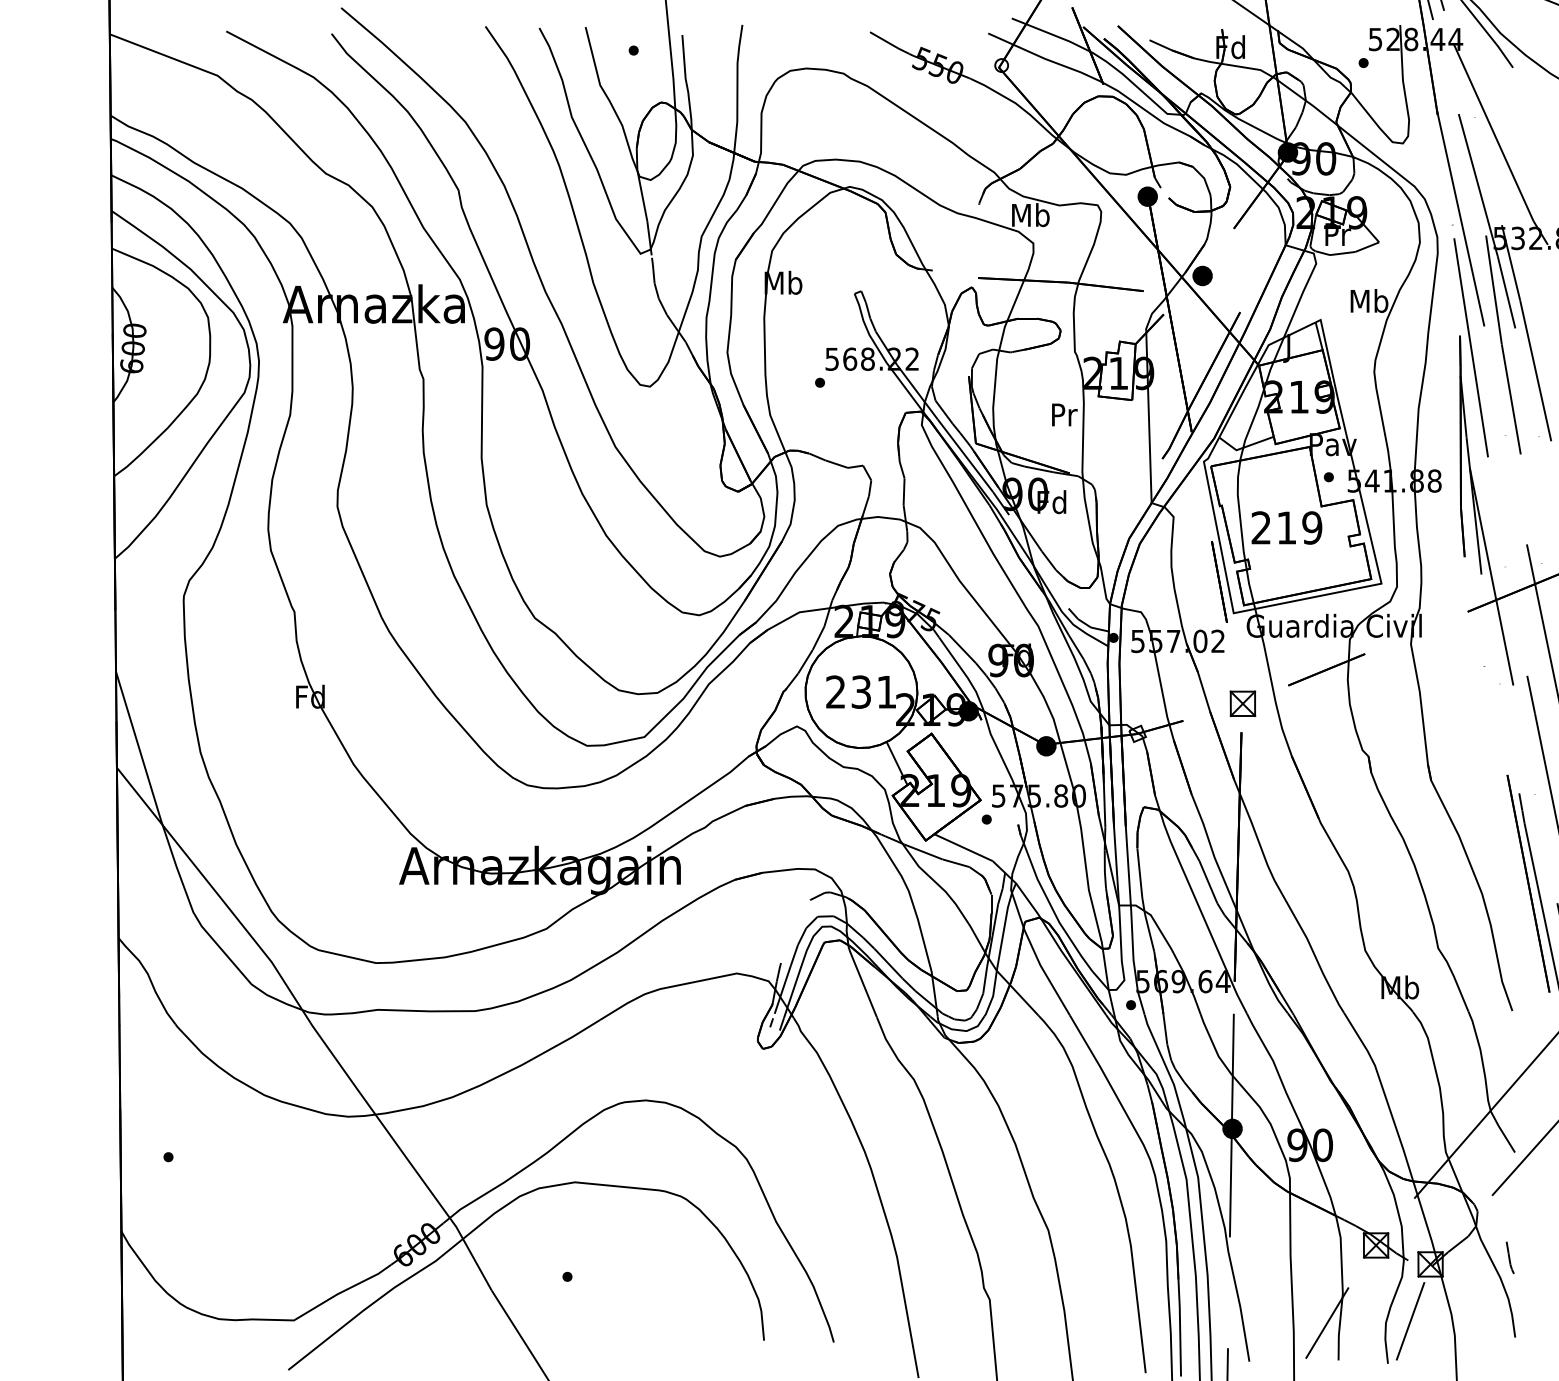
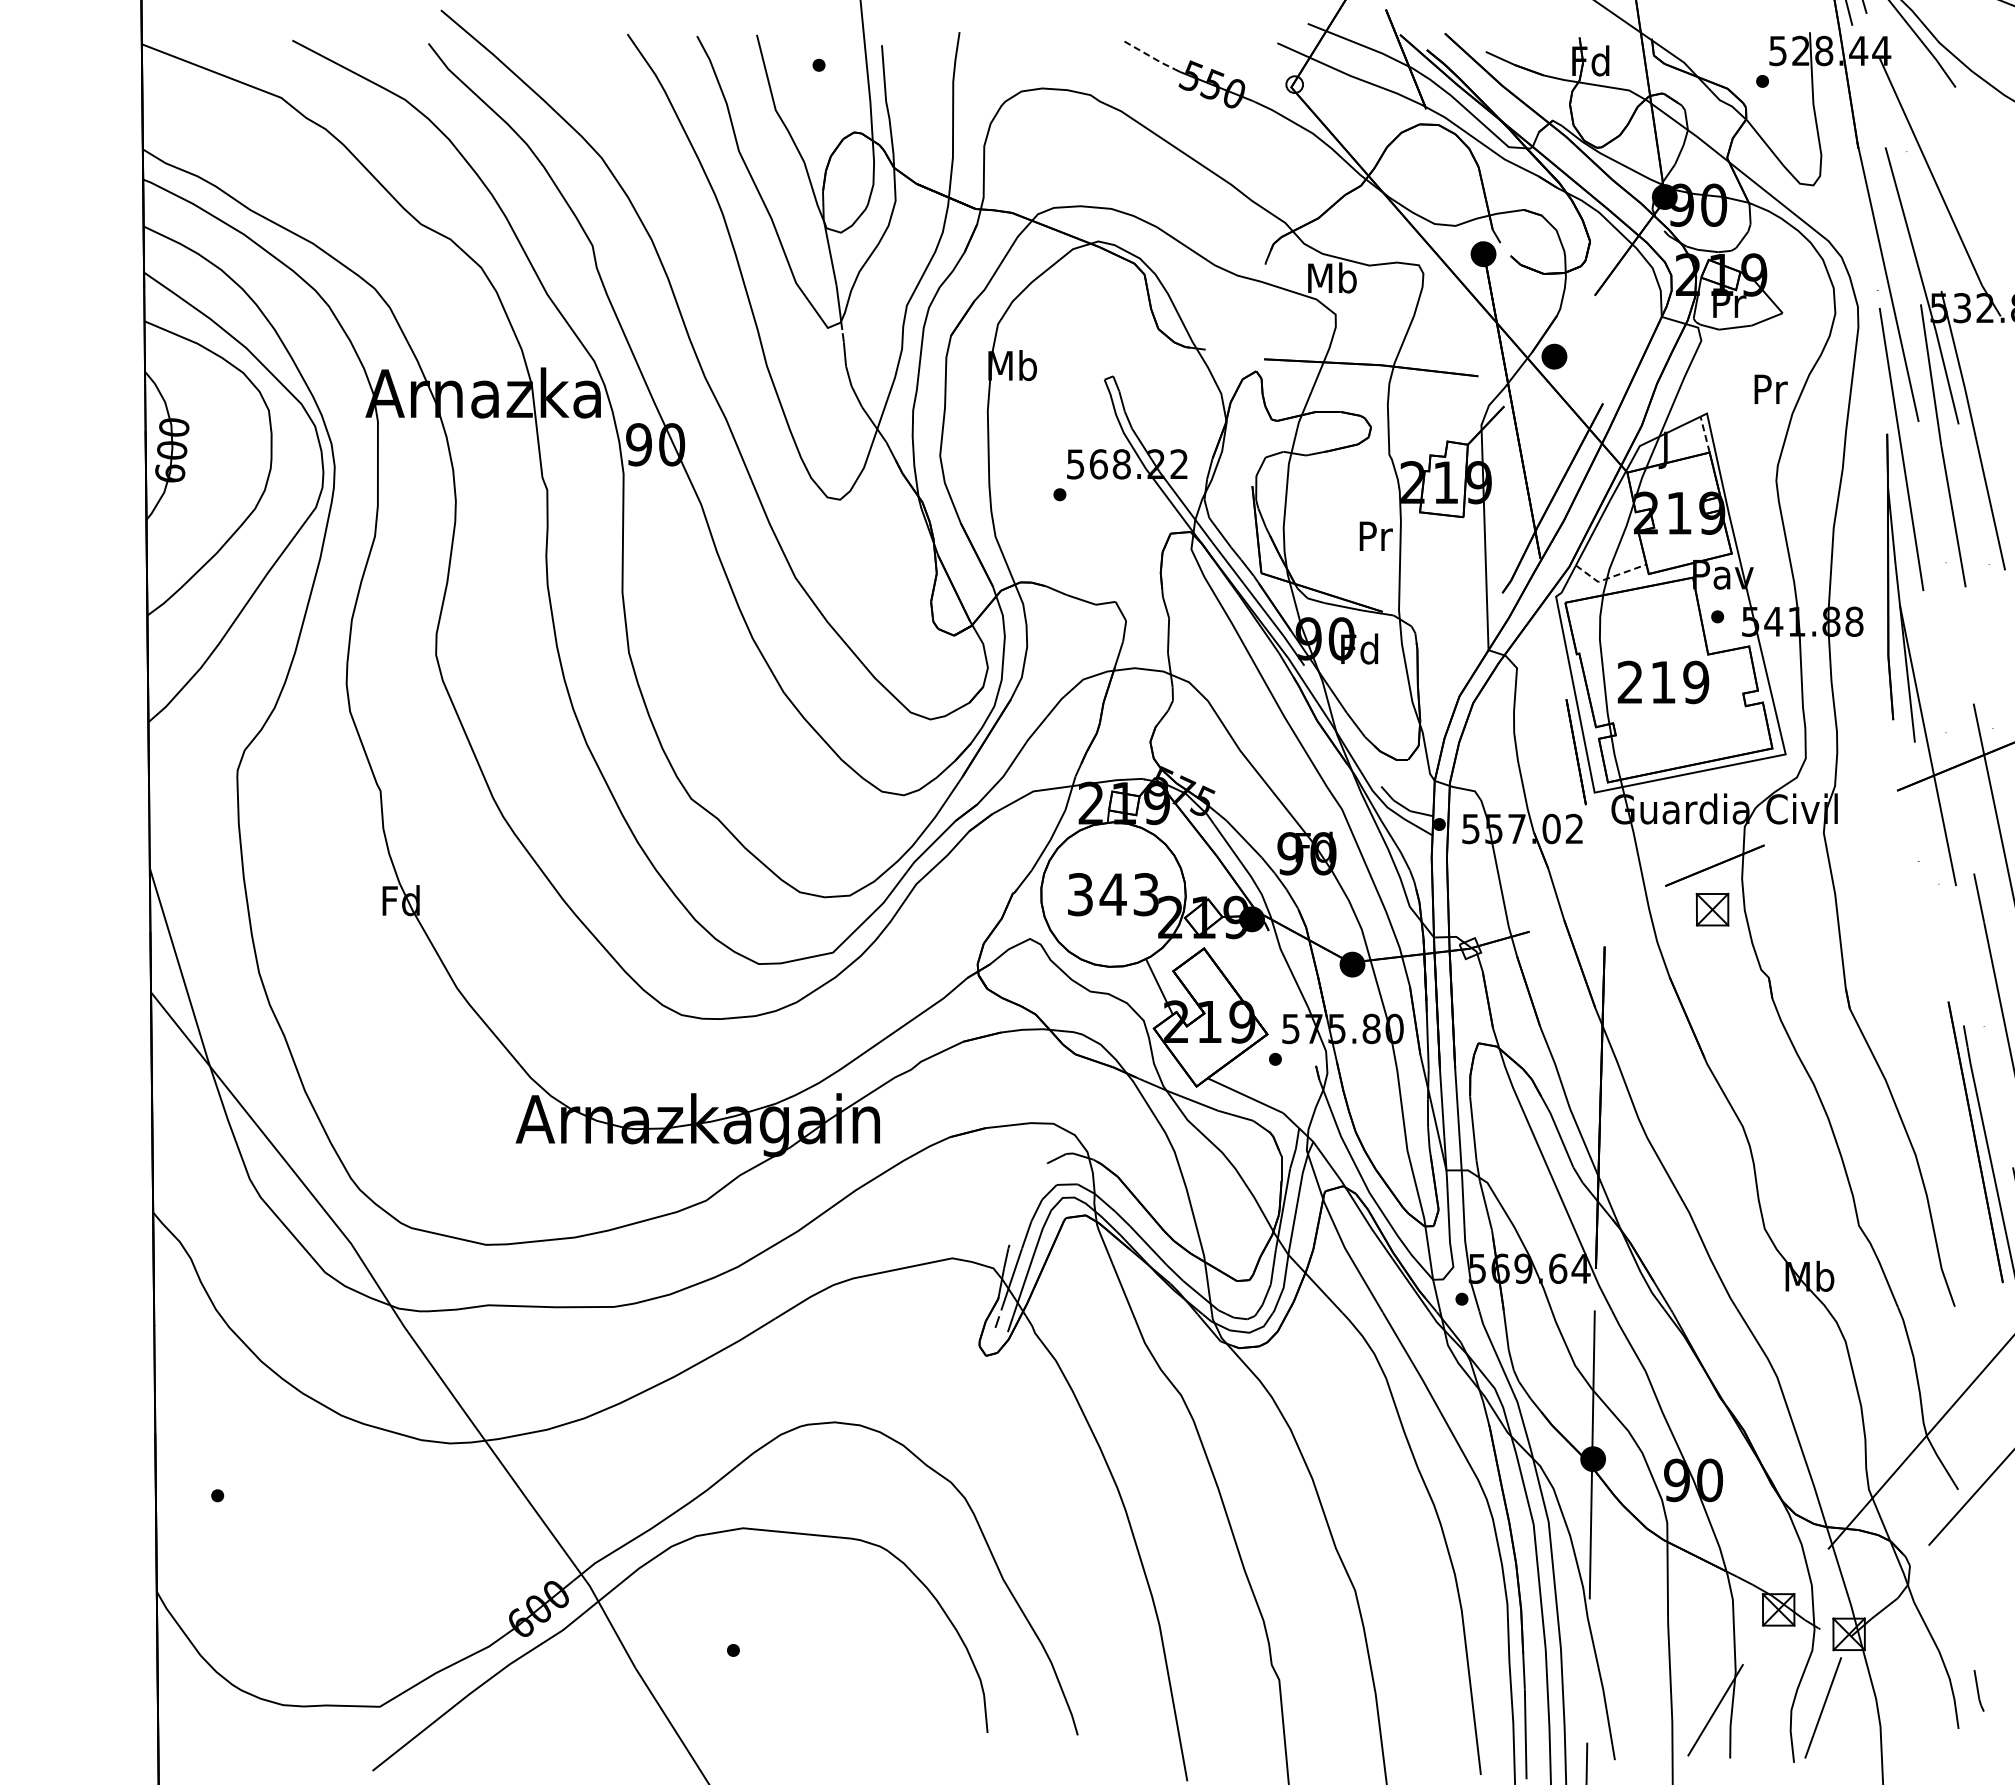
line: (890, 43) -> (1150, 56), solid -> dashed
text: (1368, 300) -> (1769, 388), Mb -> Pr
line: (1319, 336) -> (1705, 434), solid -> dashed
line: (1245, 446) -> (1609, 577), solid -> dashed
text: (860, 692) -> (1112, 894), 231 -> 343
part: (1242, 703) -> (1712, 909), moved
line: (1509, 1257) -> (1978, 1690), moved

